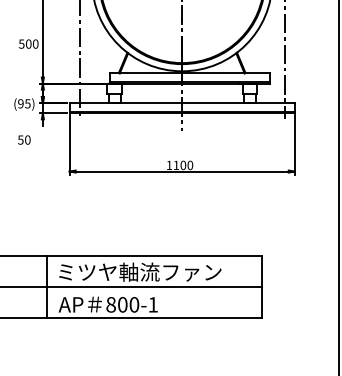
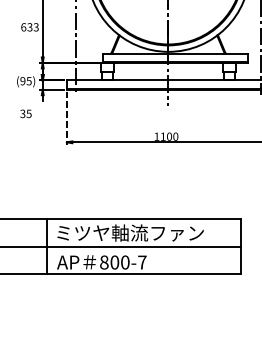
text: (28, 43) -> (29, 26), 500 -> 633
text: (24, 139) -> (26, 113), 50 -> 35
line: (69, 144) -> (66, 117), solid -> dashed
text: (153, 304) -> (142, 262), 800-1 -> 800-7

